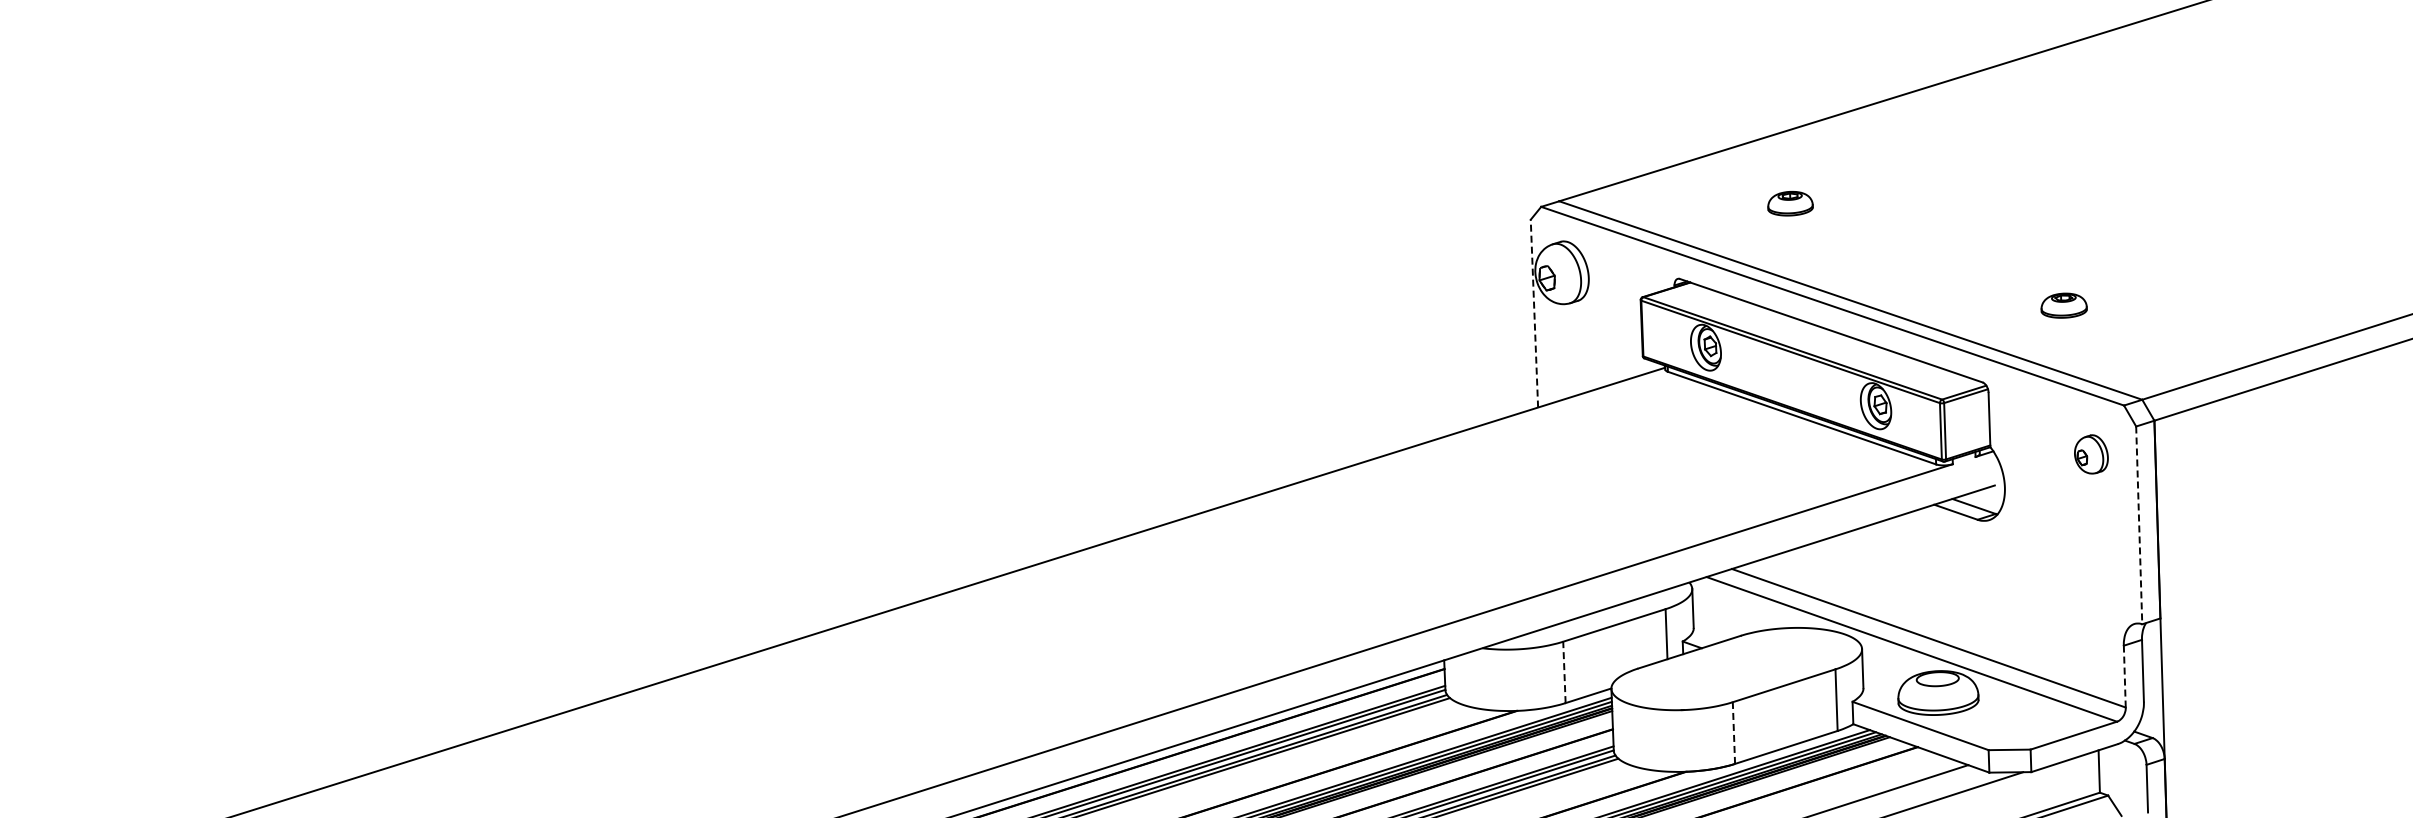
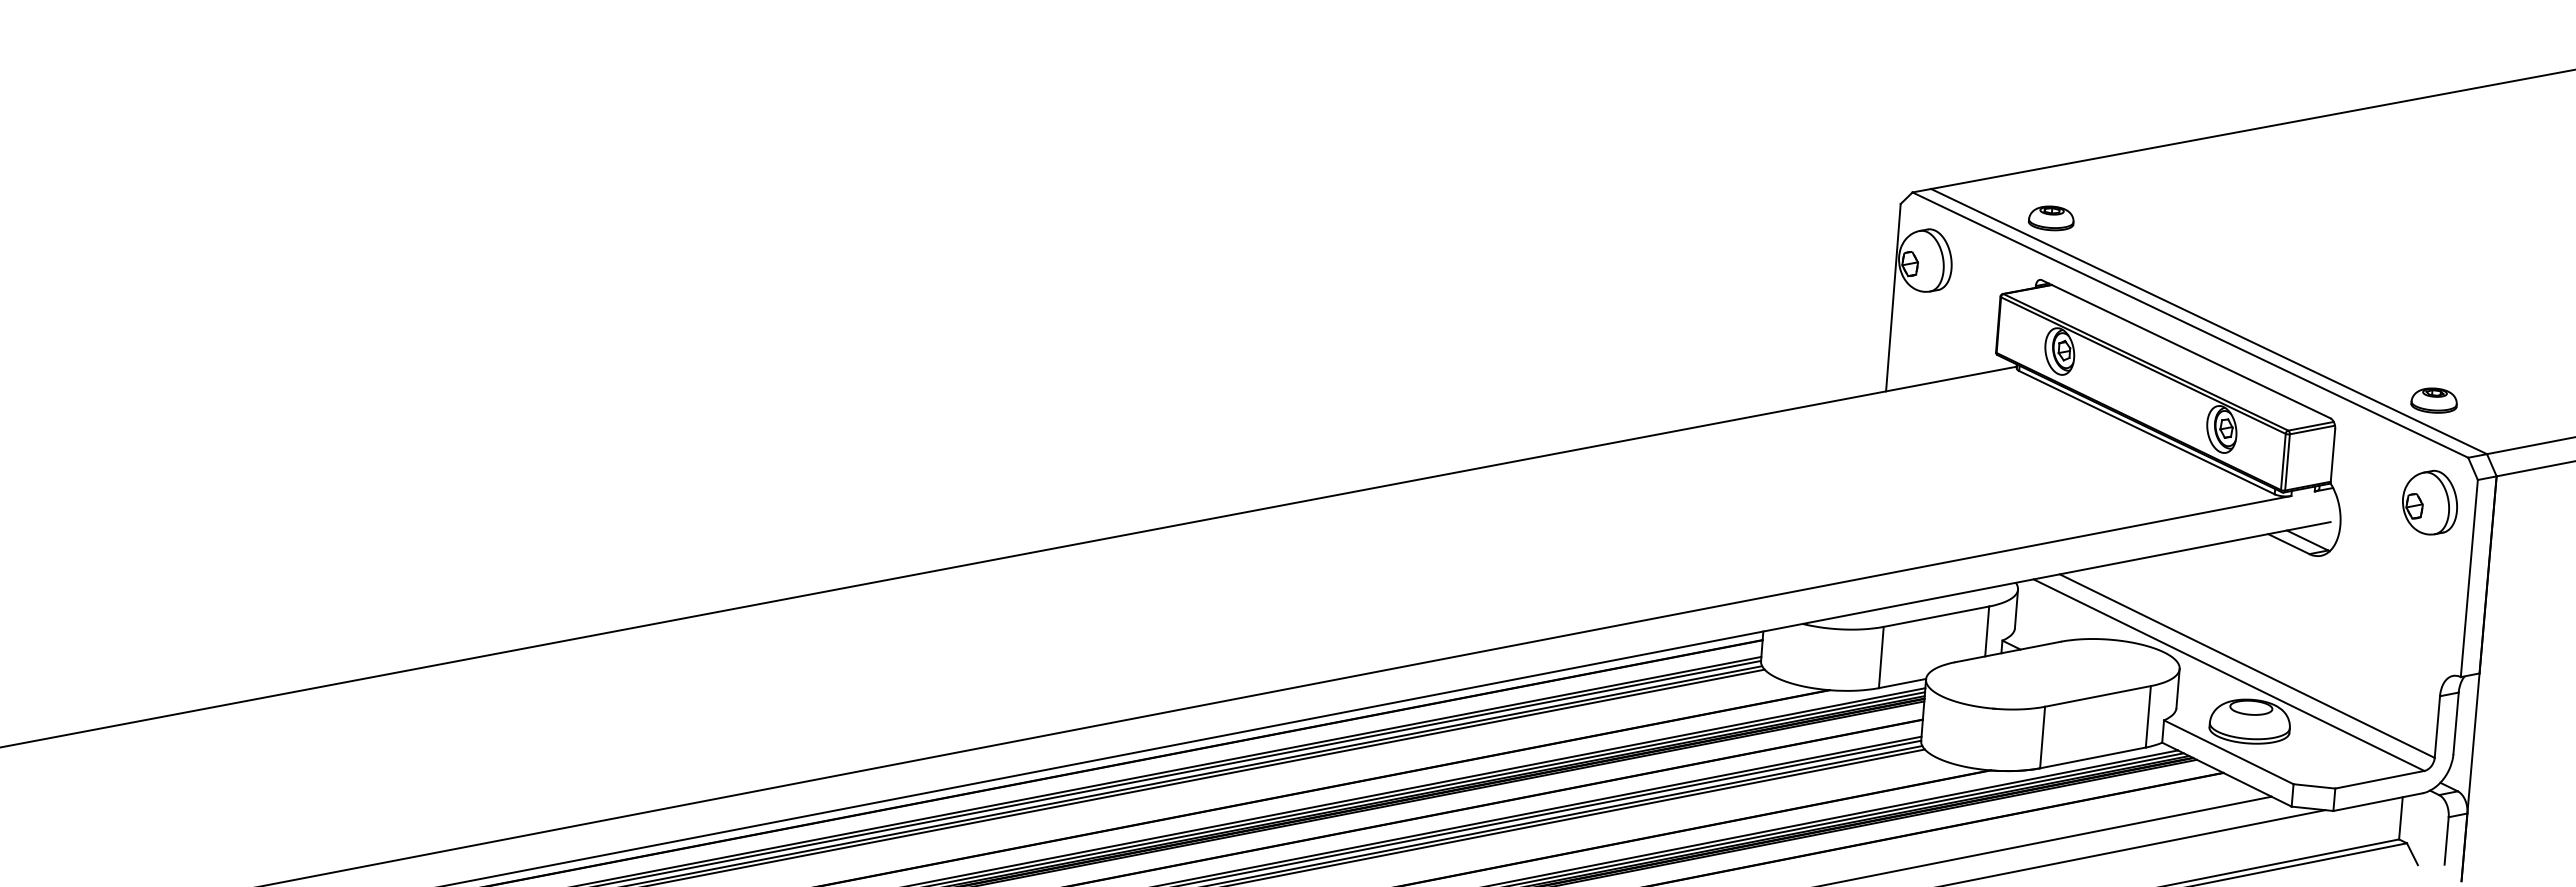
part: (1790, 203) -> (2051, 218), moved
part: (2063, 305) -> (2433, 400), moved
line: (1534, 313) -> (1893, 297), dashed -> solid
part: (2090, 454) -> (2429, 502), size x1.67
line: (2139, 525) -> (2469, 578), dashed -> solid
line: (1564, 672) -> (1881, 657), dashed -> solid
line: (2124, 677) -> (2437, 727), dashed -> solid
line: (1733, 733) -> (2042, 737), dashed -> solid

